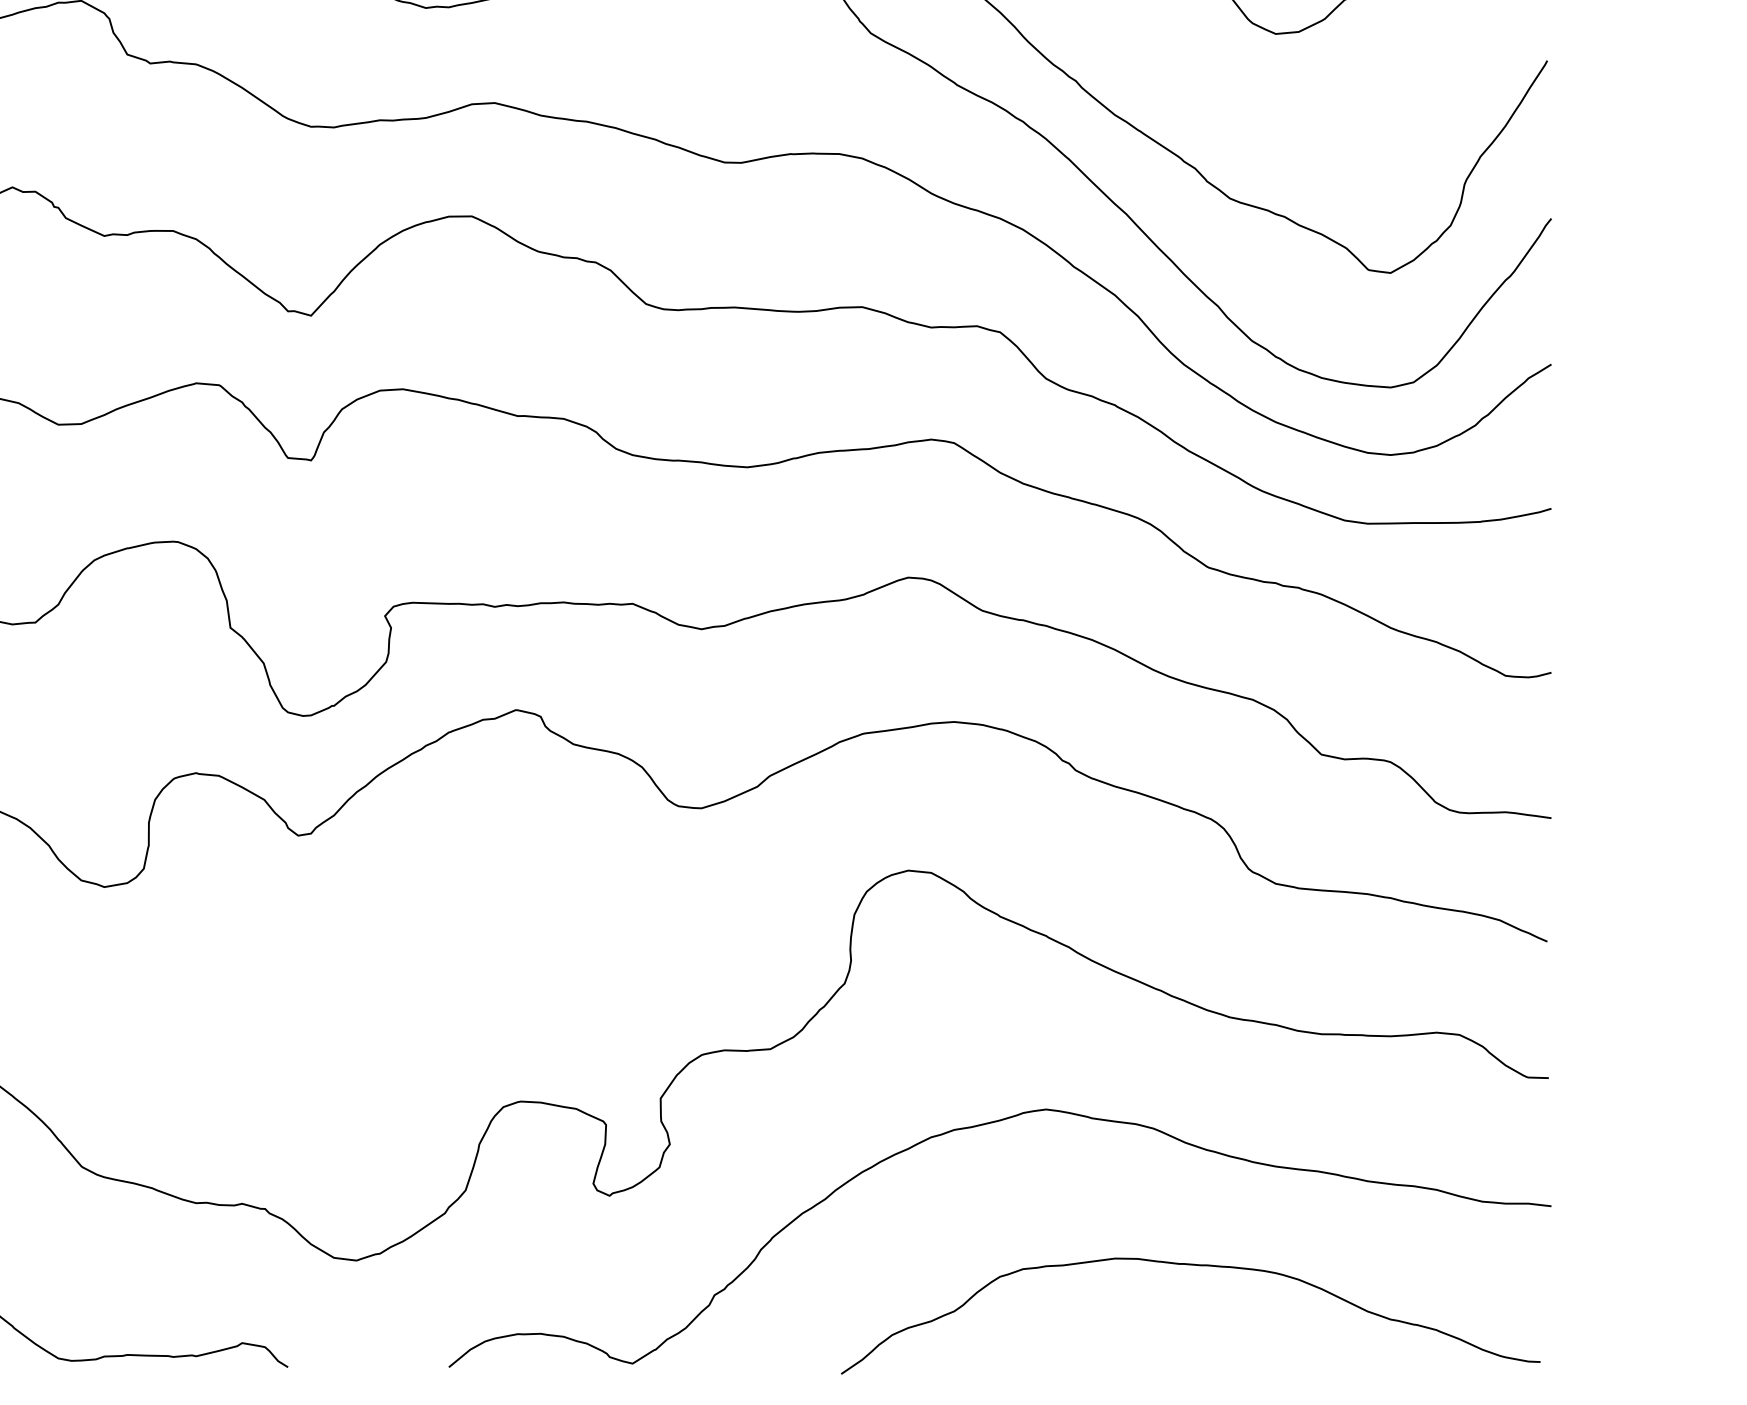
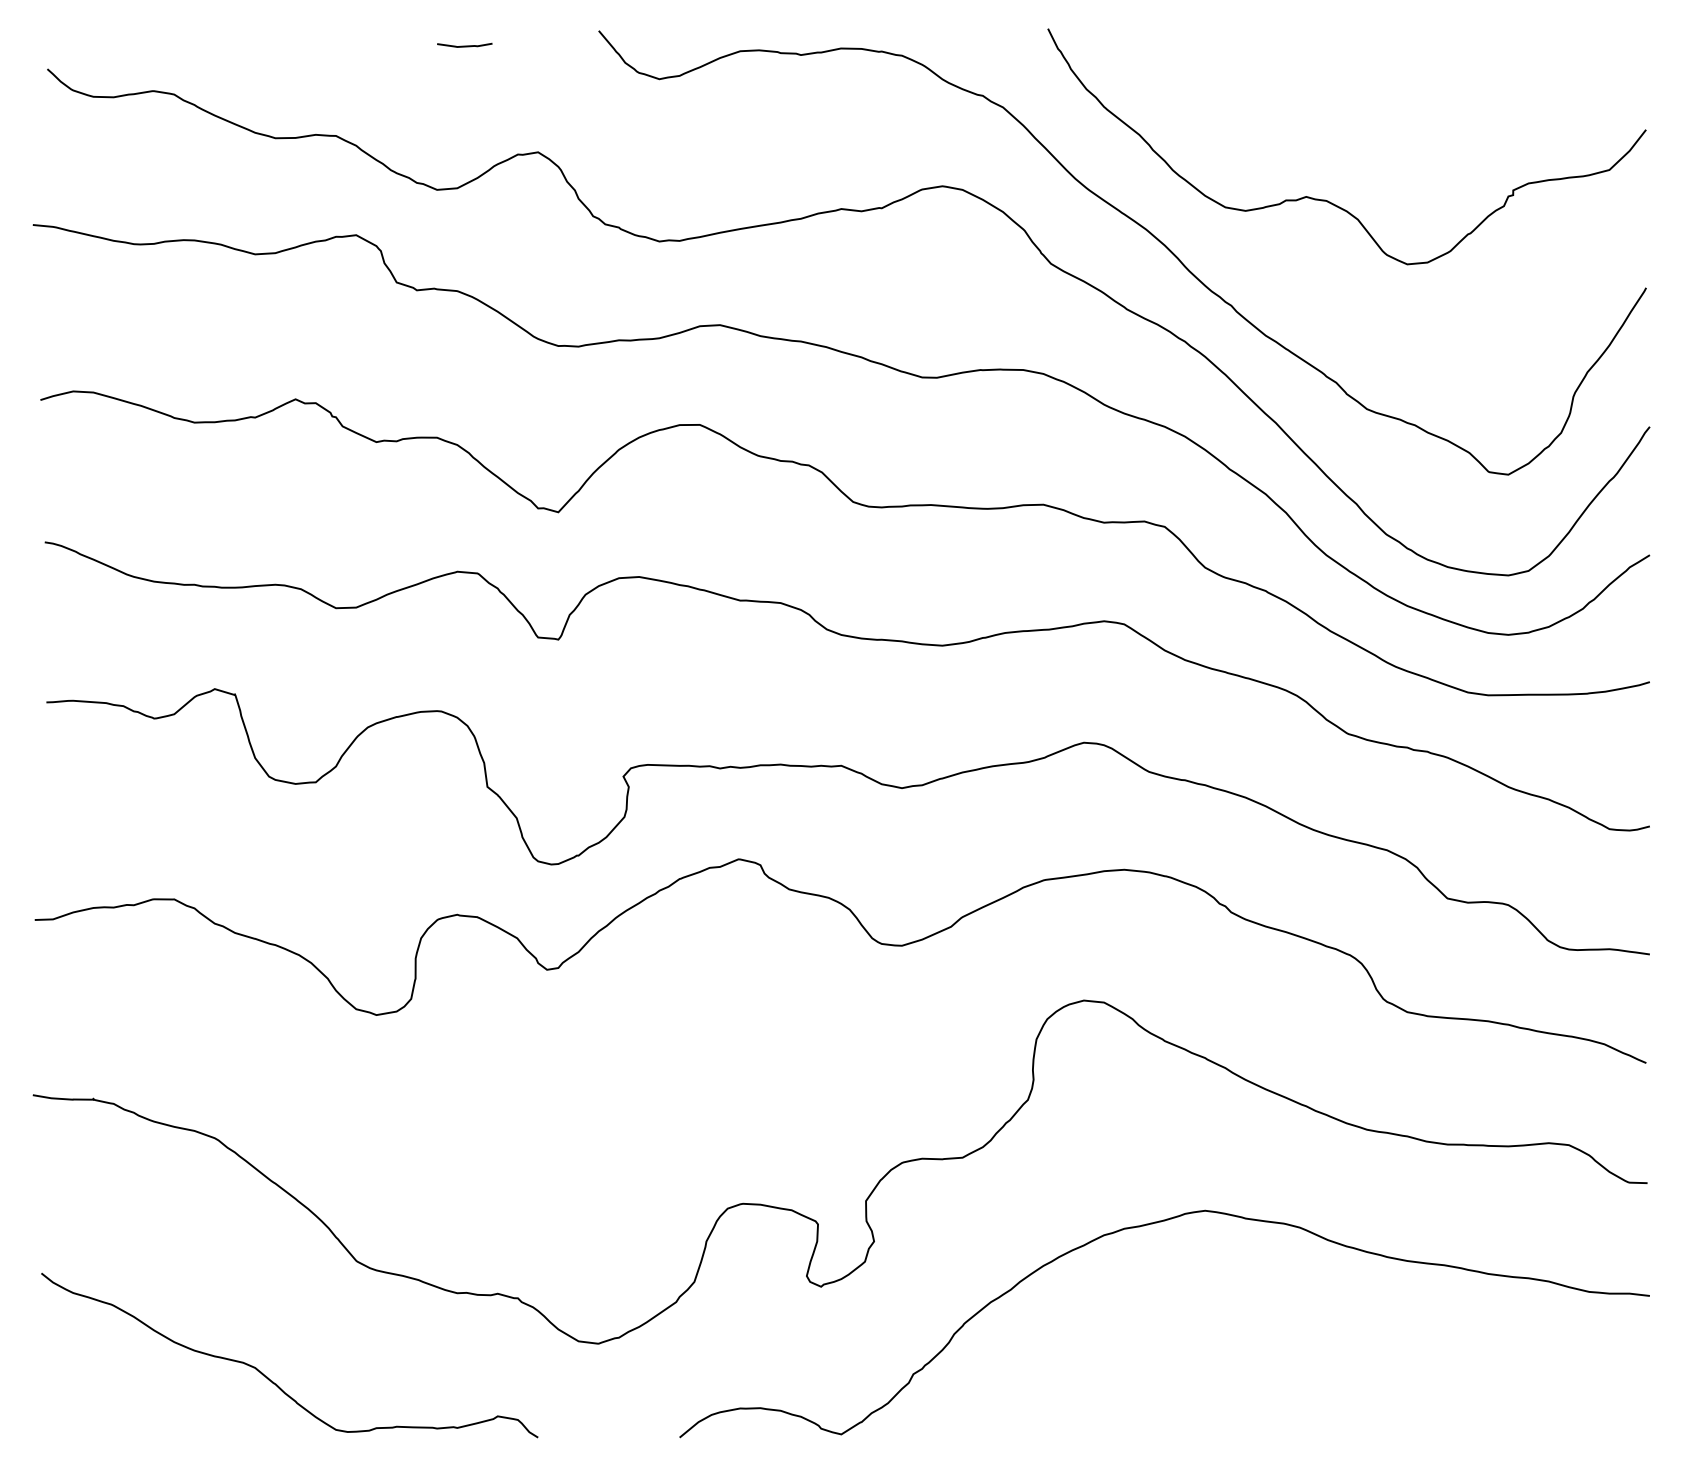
curve: (1190, 1265) -> (1332, 1348), removed

